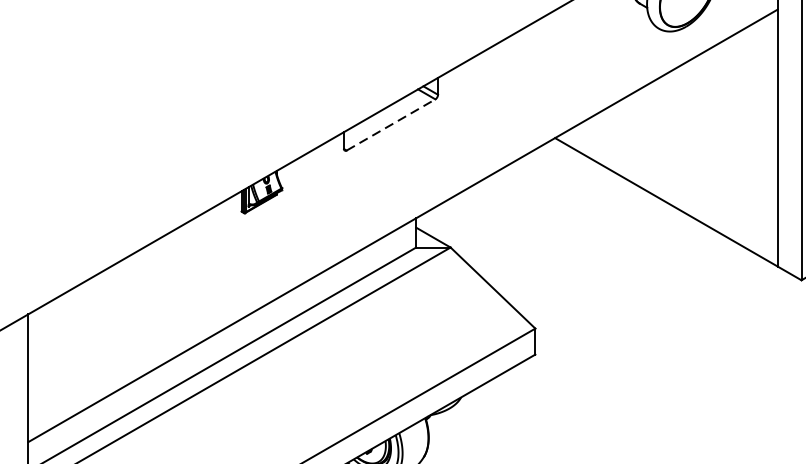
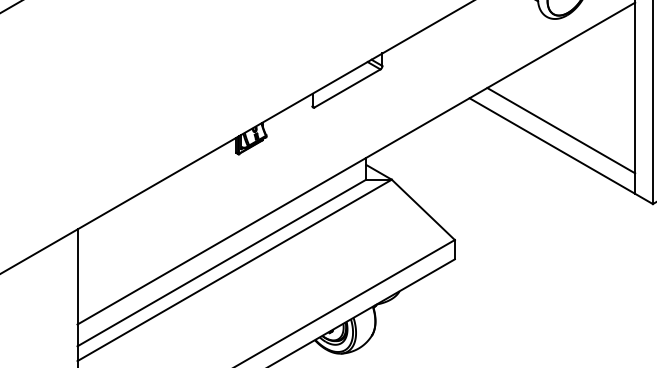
line: (391, 124) -> (347, 88), dashed -> solid
line: (678, 181) -> (561, 130), added

